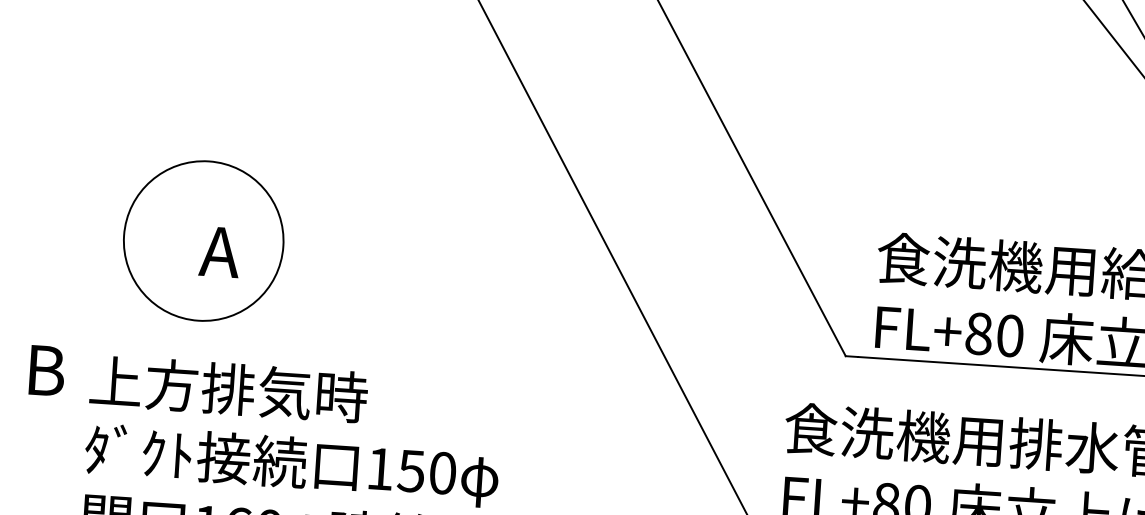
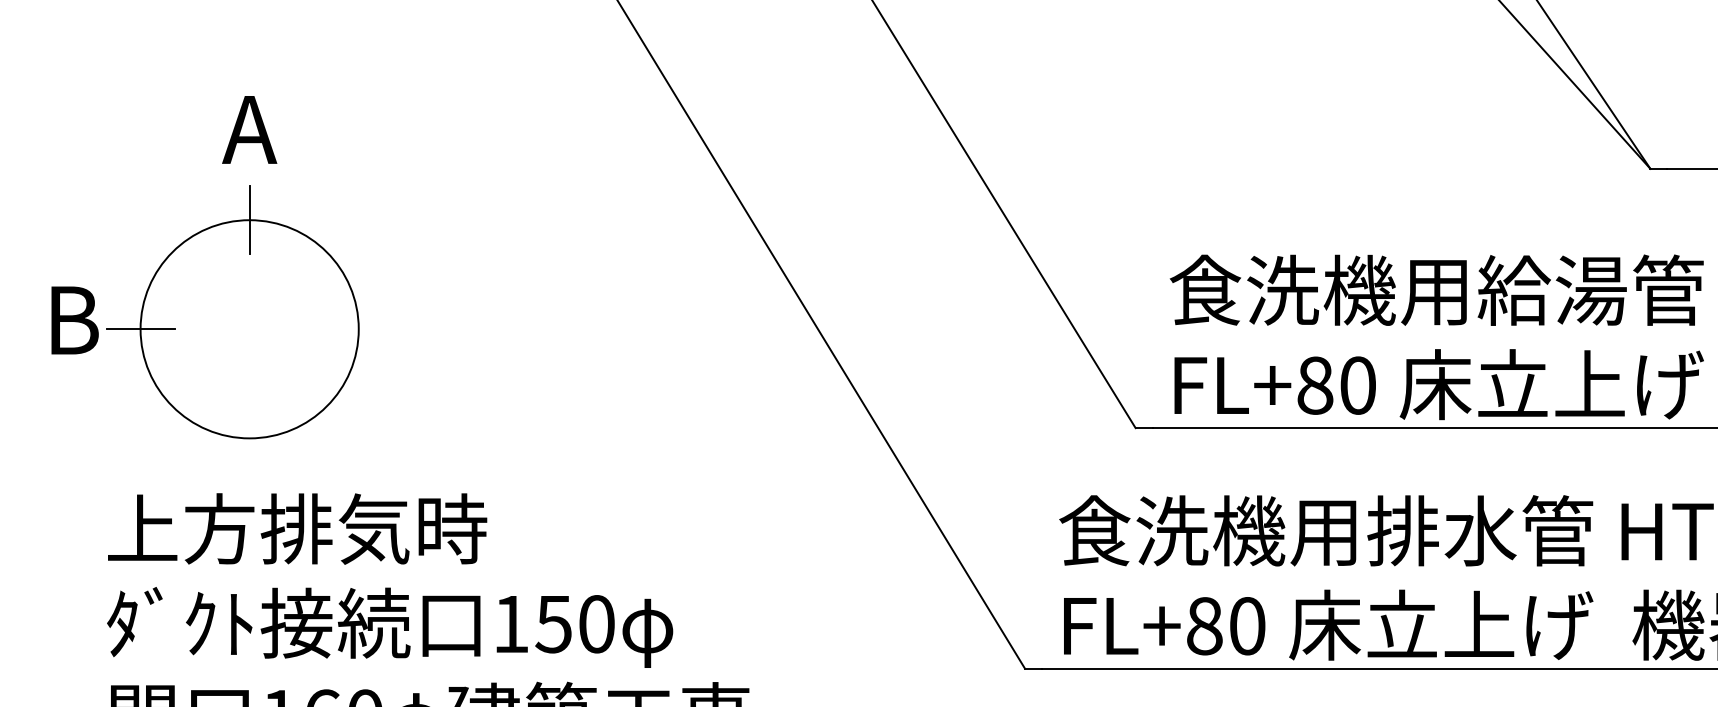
line: (208, 161) -> (249, 220), added
line: (124, 235) -> (140, 329), added
text: (219, 251) -> (249, 129), moved
text: (46, 370) -> (74, 320), moved

